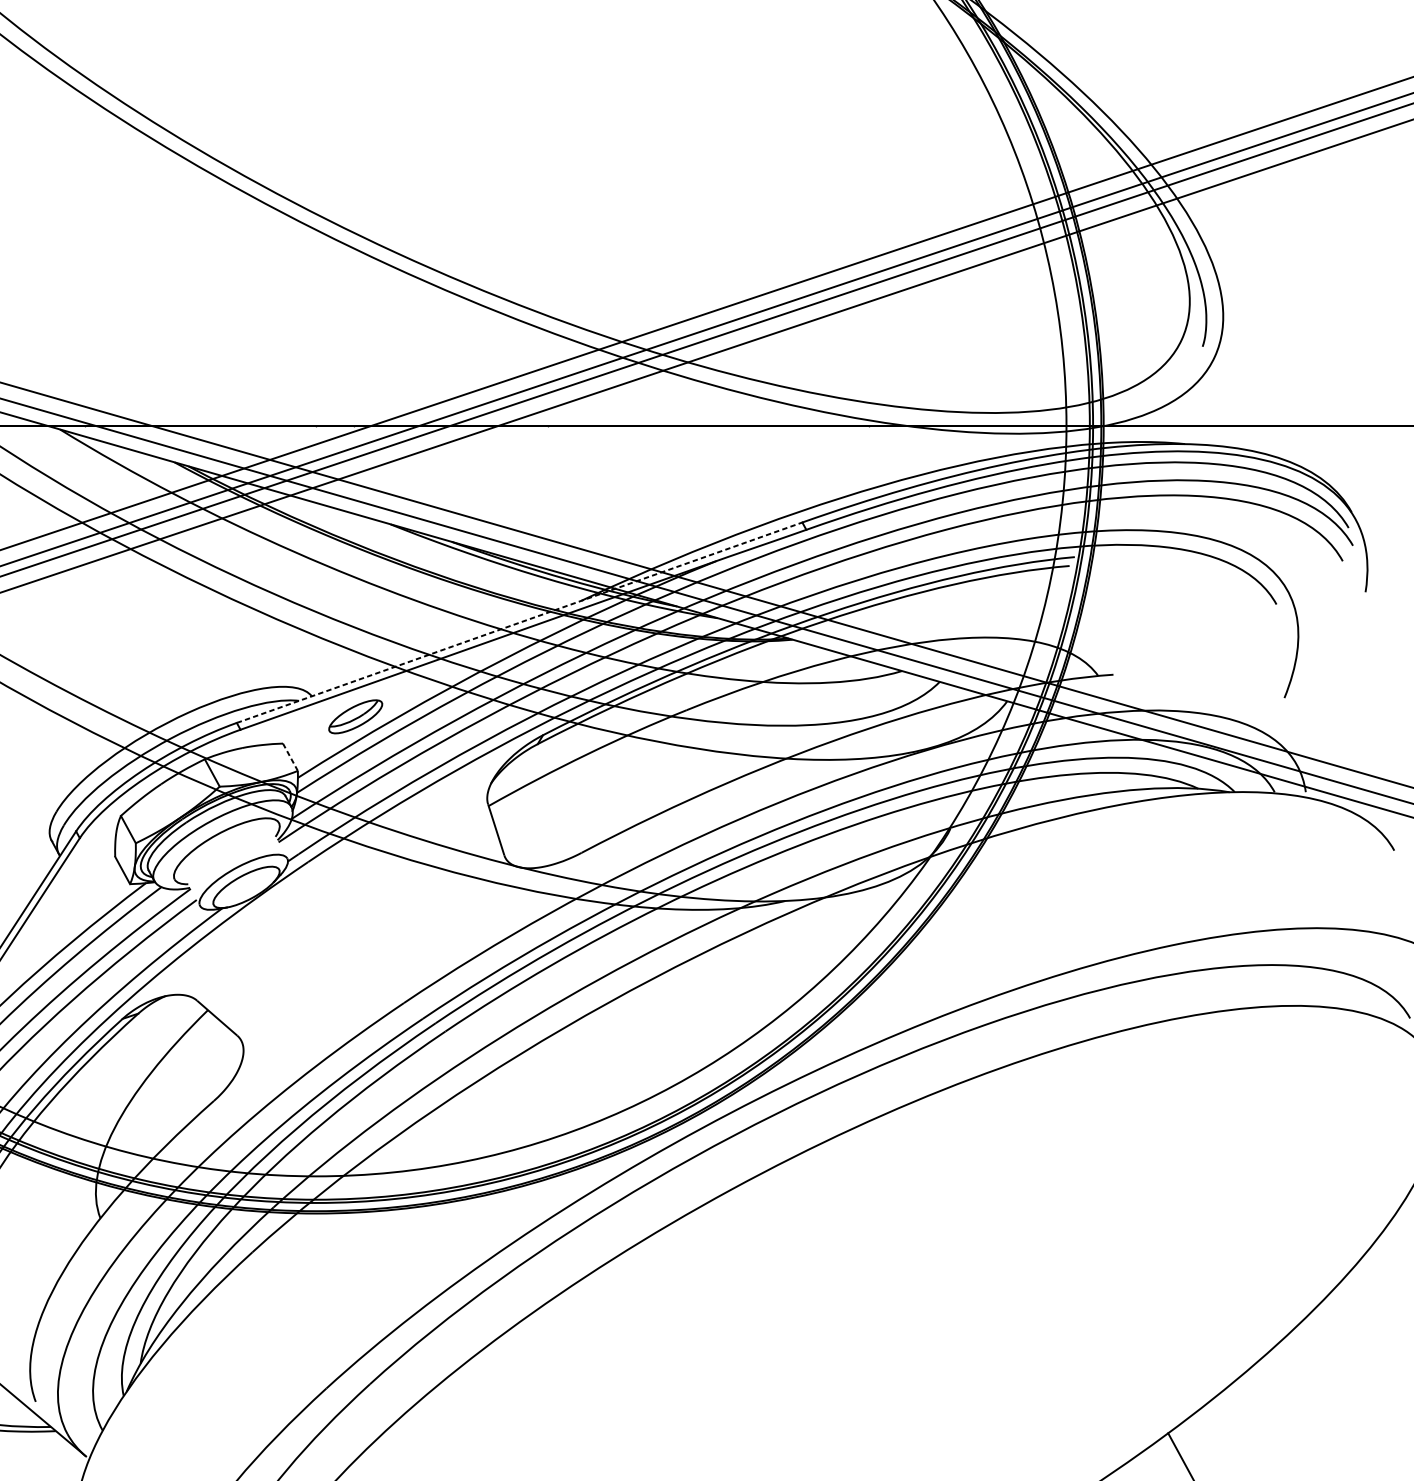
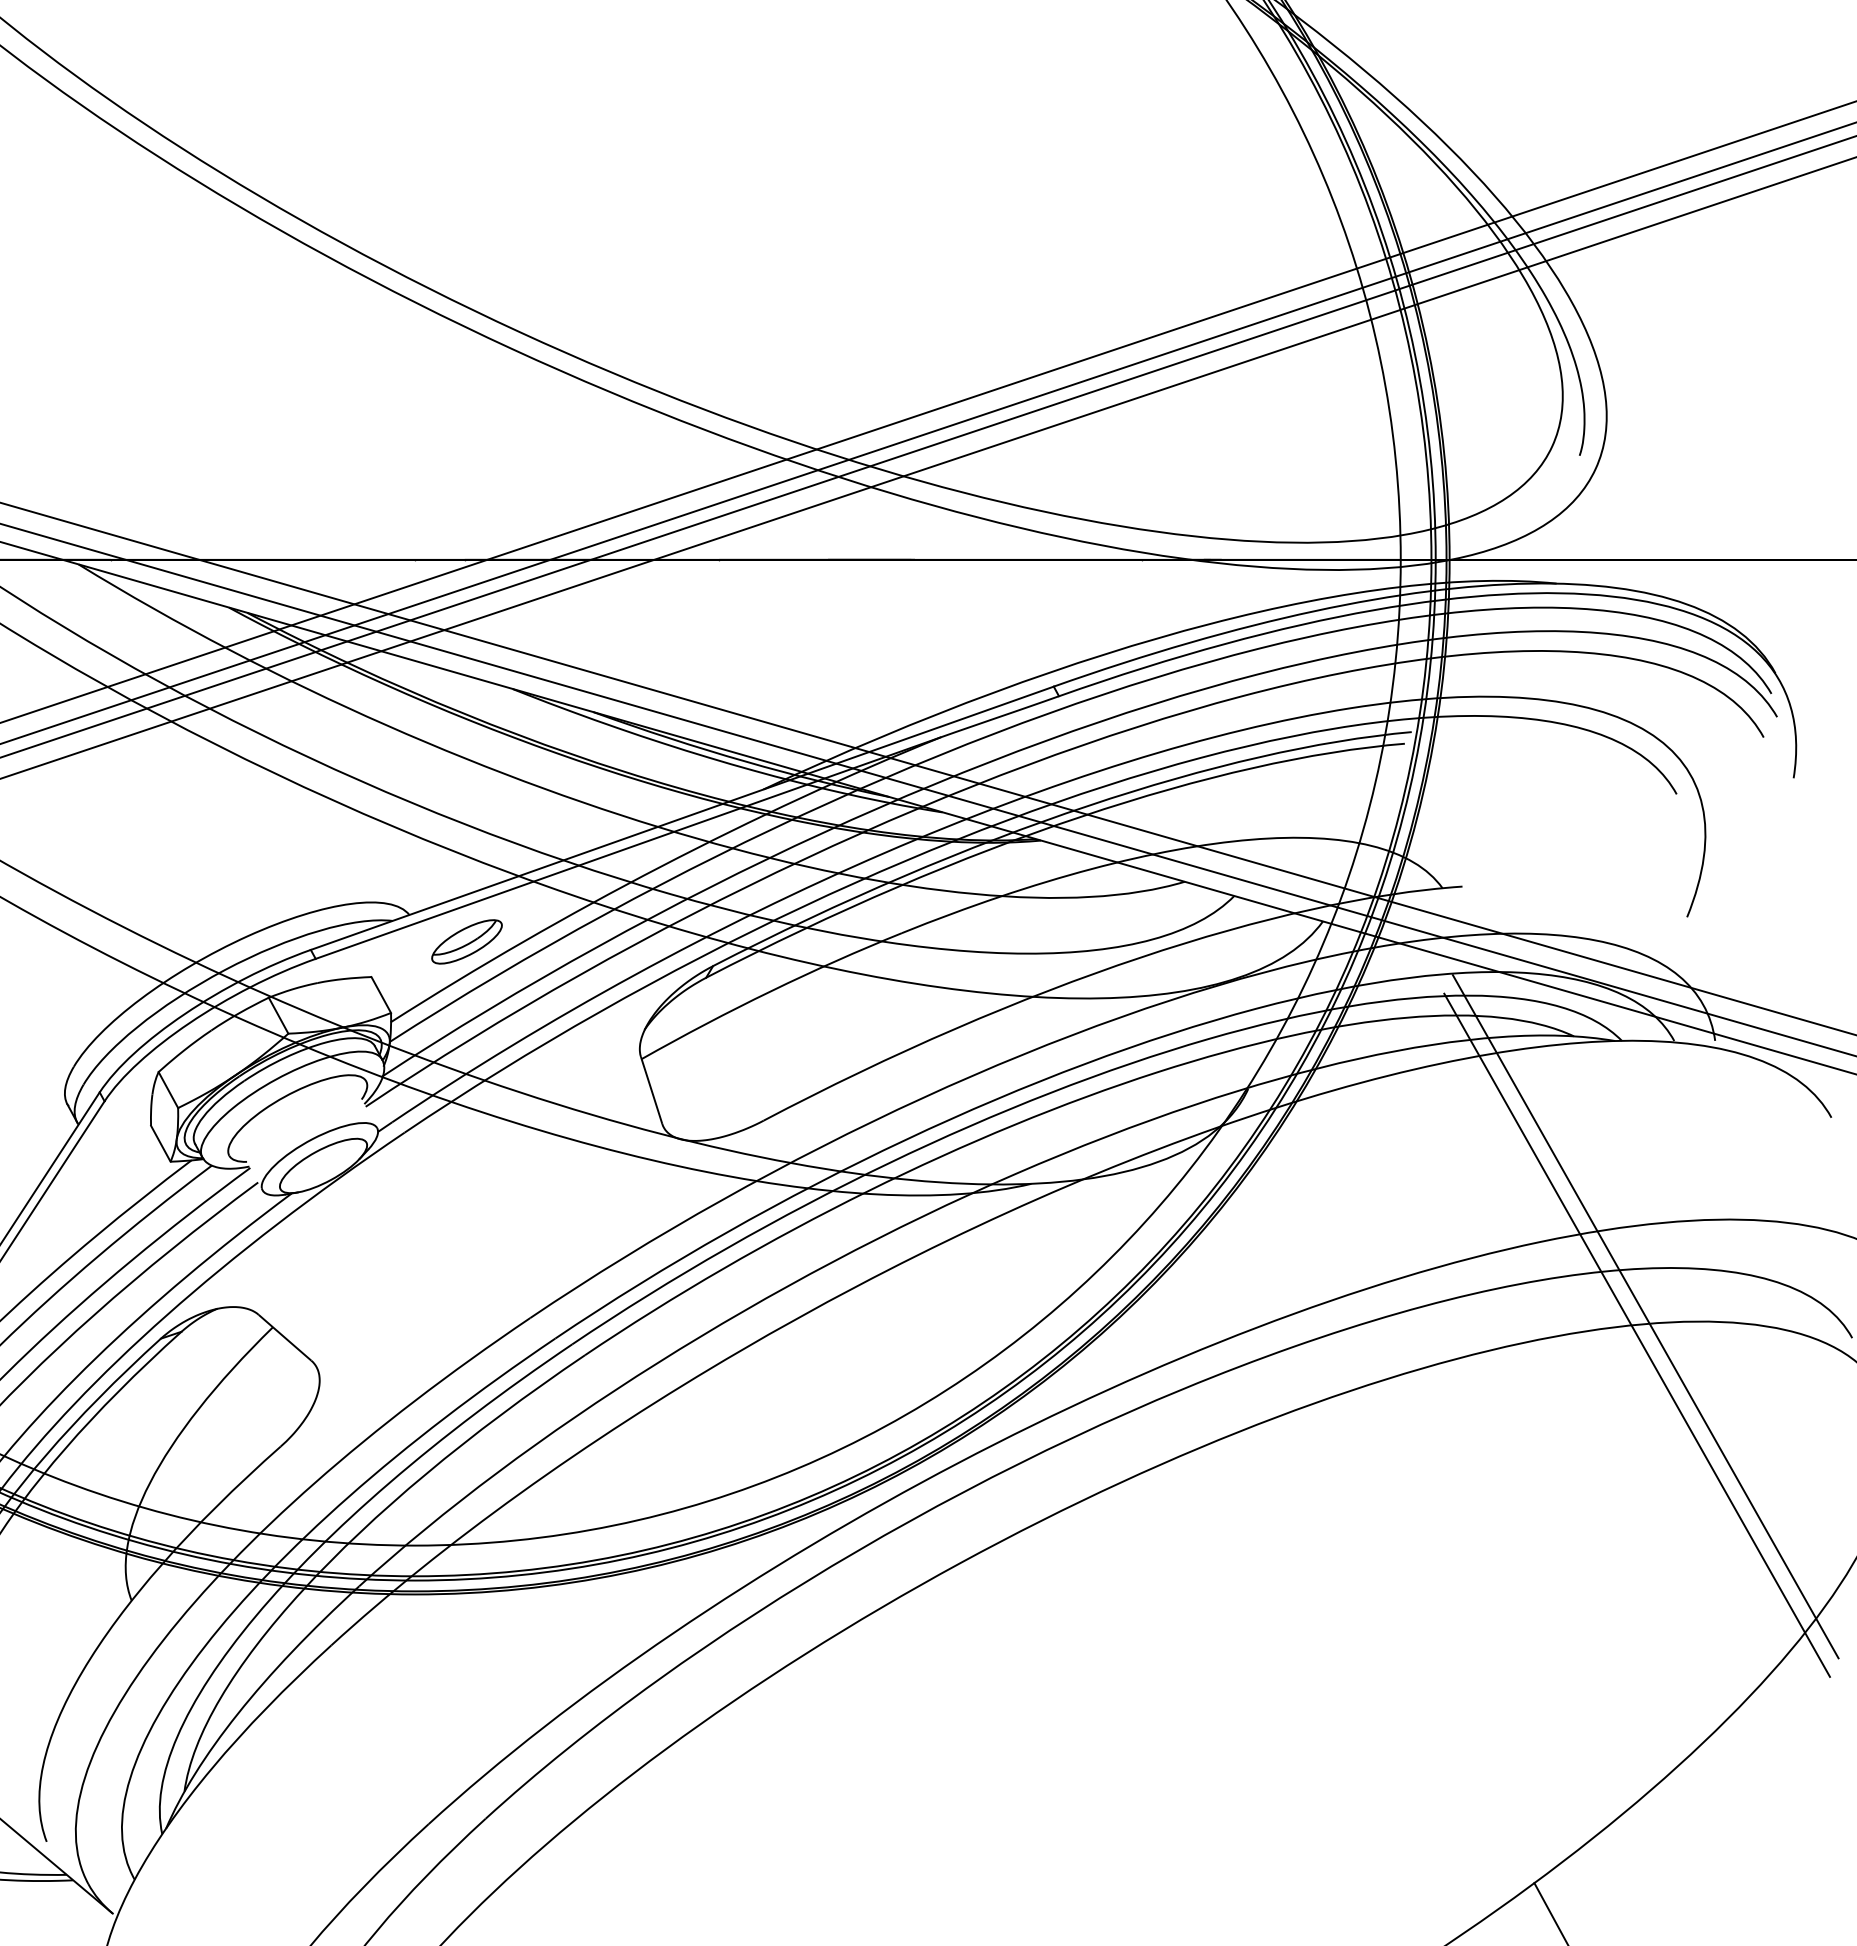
line: (519, 622) -> (682, 818), dashed -> solid
line: (290, 757) -> (381, 995), dashed -> solid
line: (1252, 1001) -> (1645, 1316), added
line: (1245, 1015) -> (1636, 1334), added

